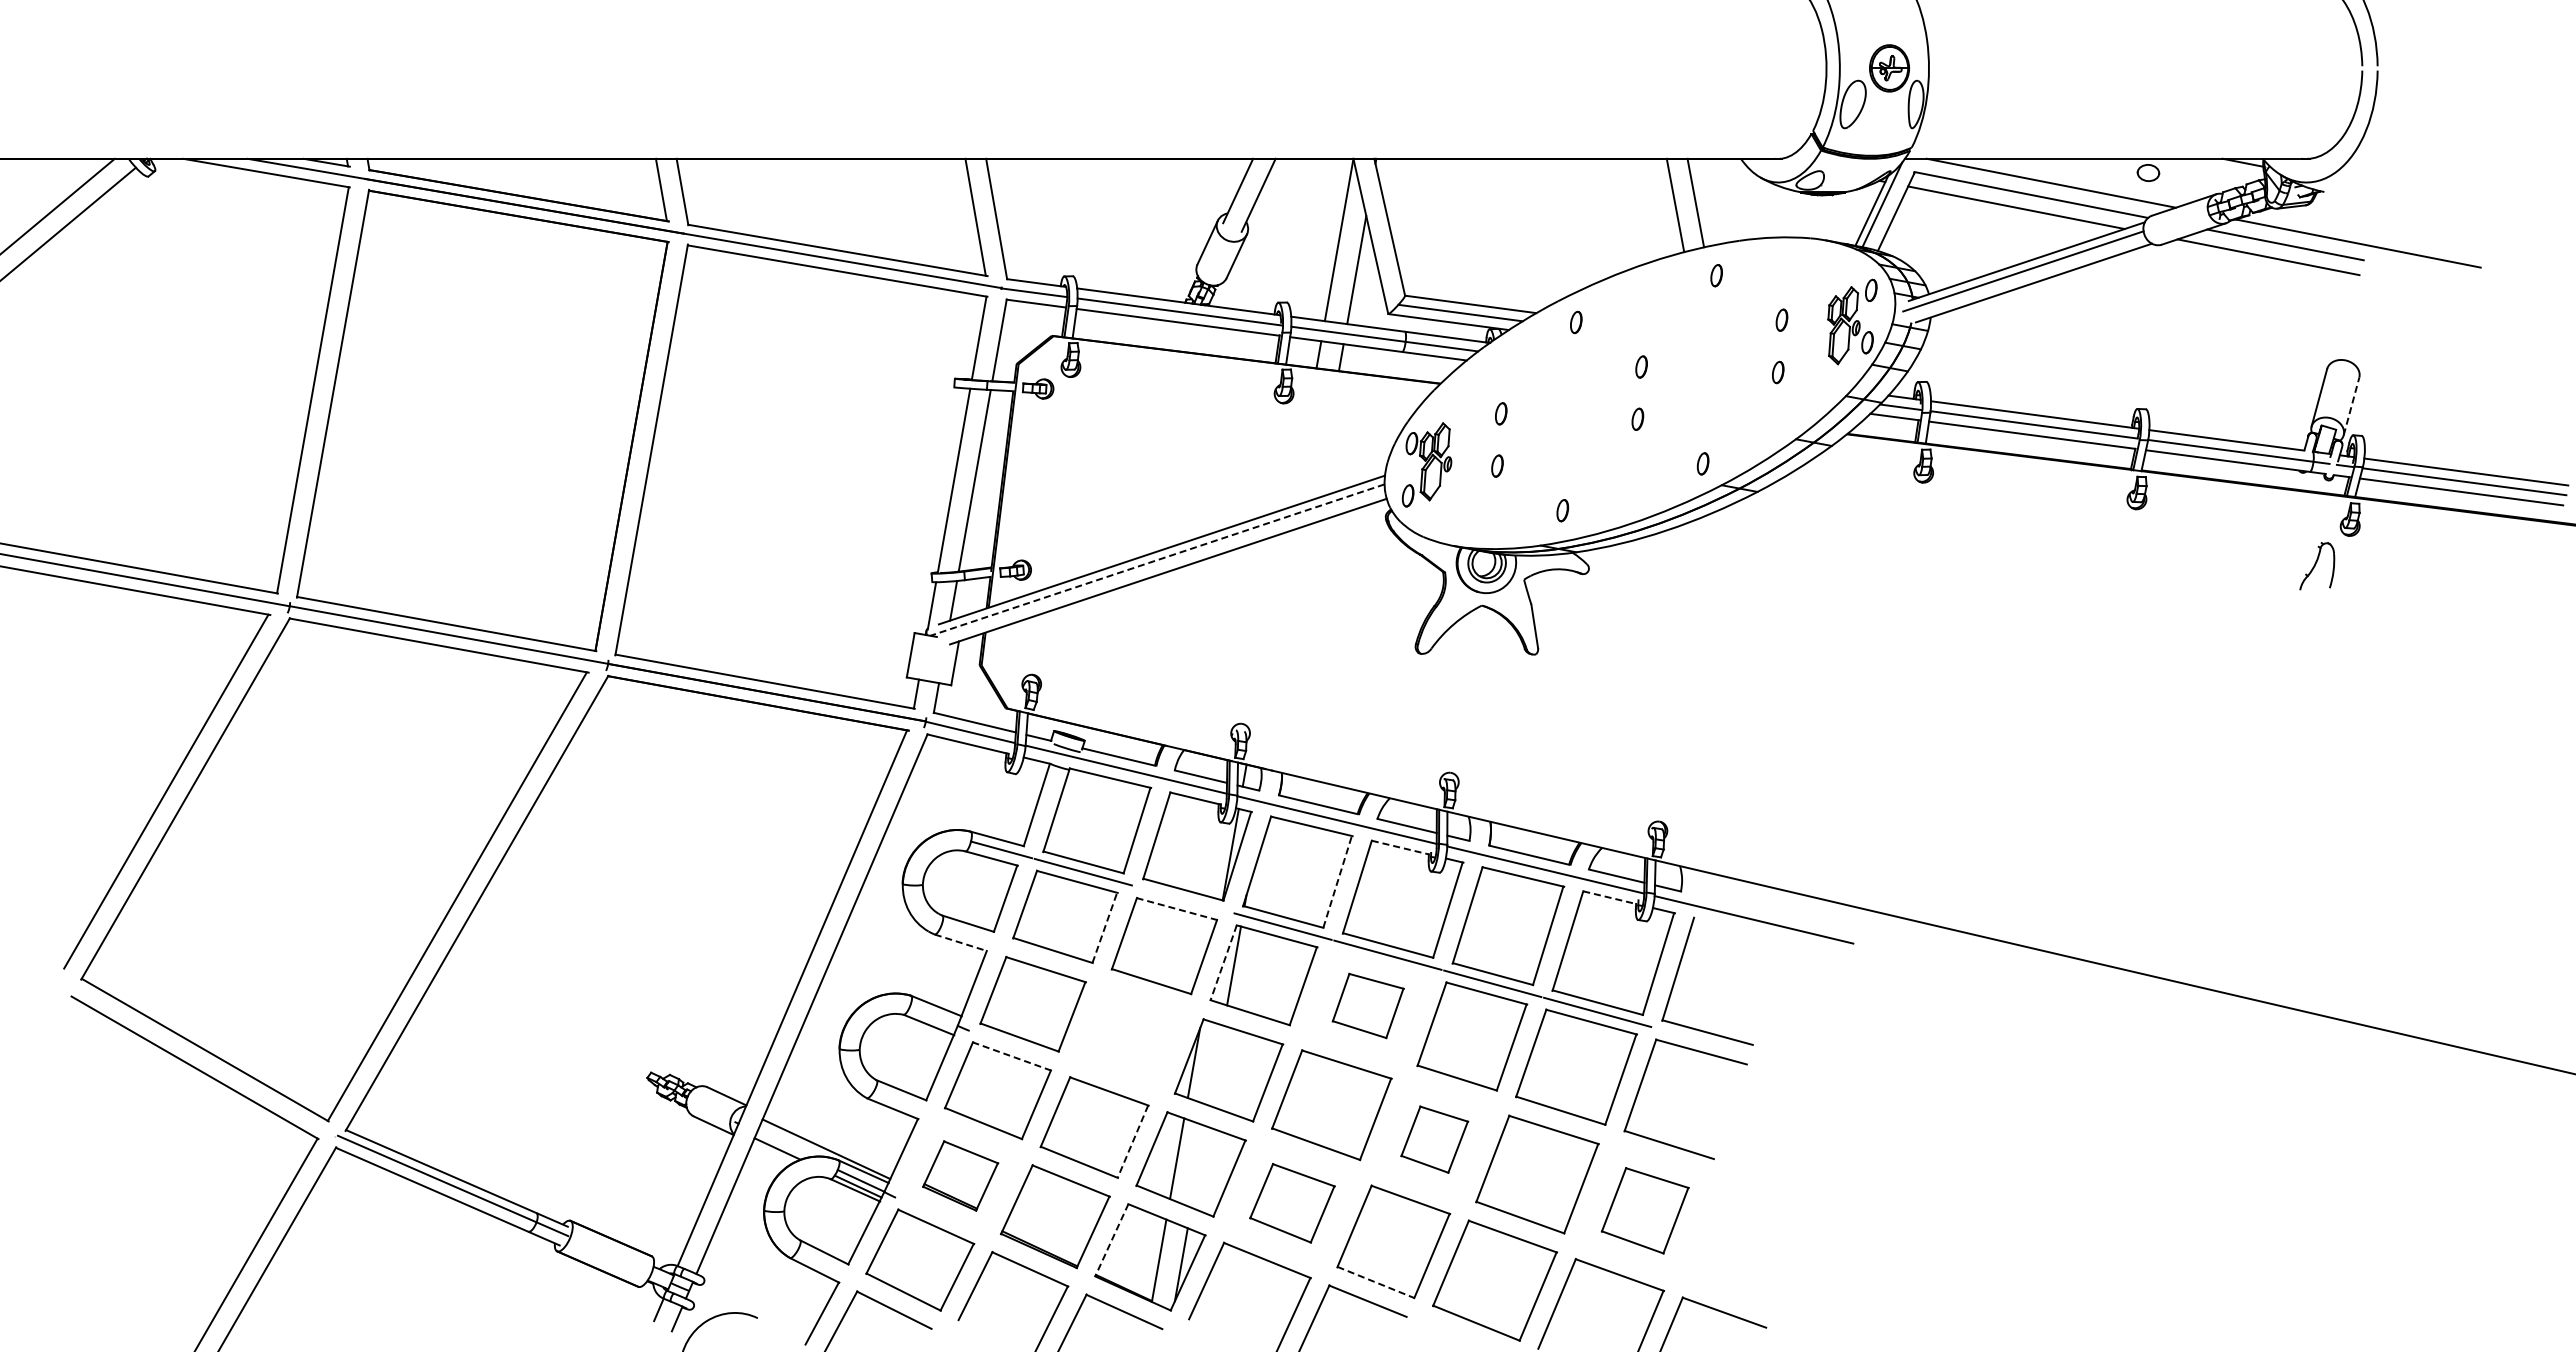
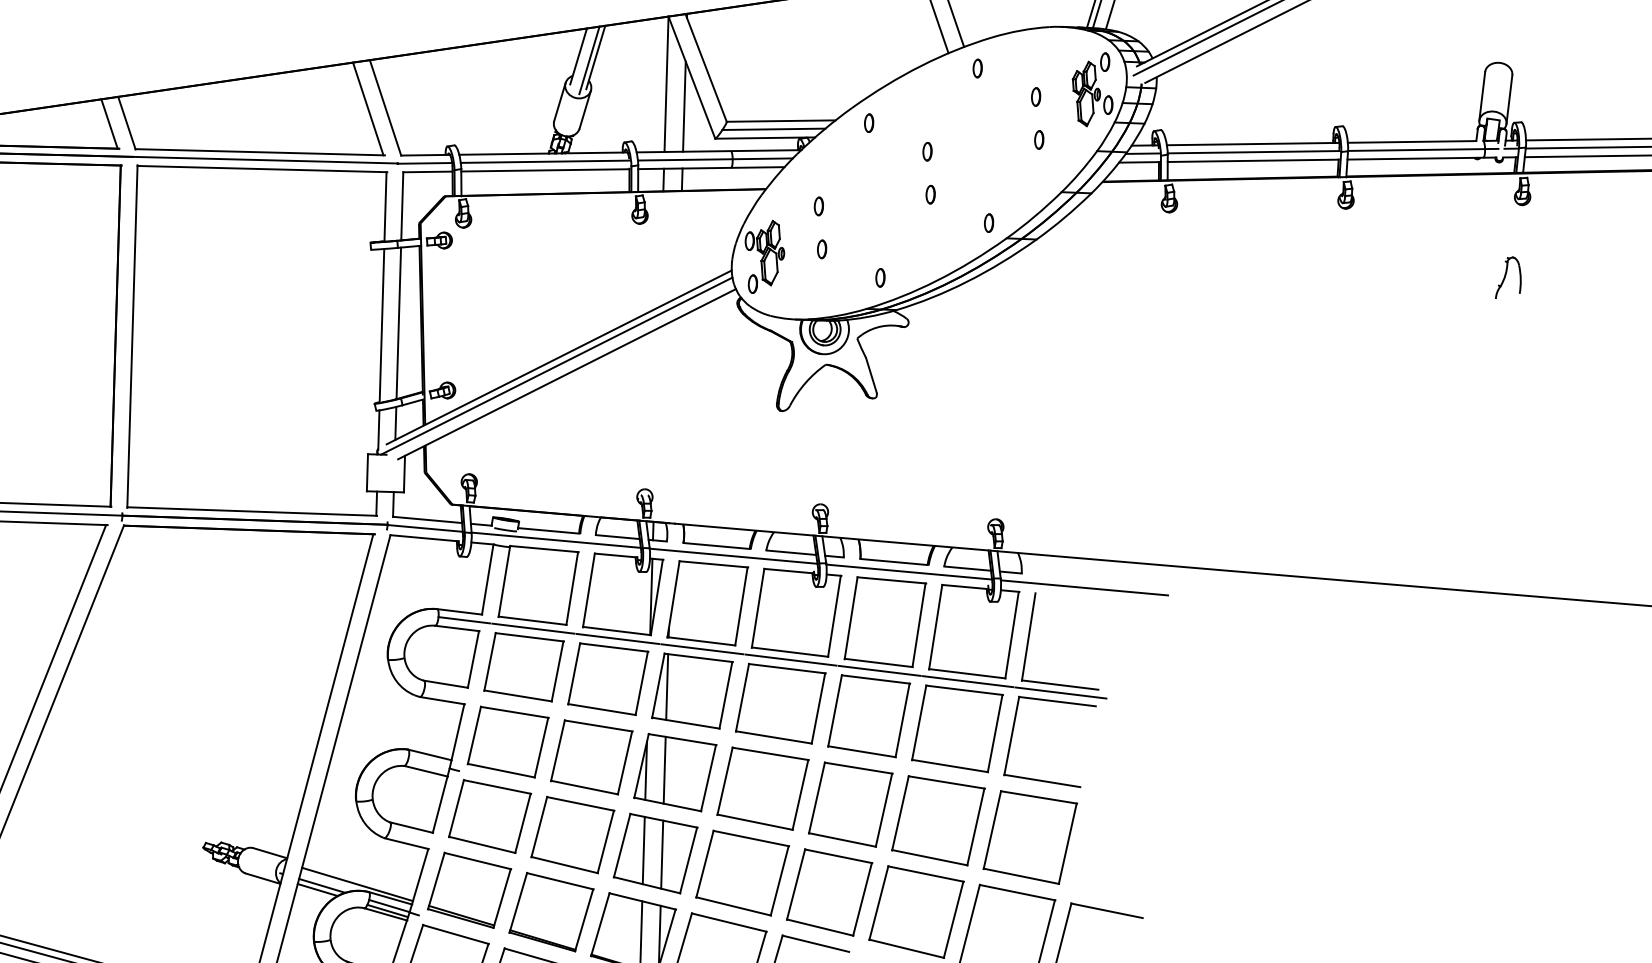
line: (1250, 197) -> (589, 60), added
line: (2351, 406) -> (1509, 99), dashed -> solid
line: (1157, 560) -> (556, 366), dashed -> solid
part: (2317, 566) -> (1507, 277), moved
line: (1400, 847) -> (788, 570), dashed -> solid
line: (1337, 881) -> (741, 606), dashed -> solid
line: (1610, 897) -> (965, 586), dashed -> solid
line: (1182, 899) -> (617, 639), added
line: (1177, 909) -> (614, 647), dashed -> solid
line: (1105, 927) -> (558, 671), dashed -> solid
line: (961, 942) -> (442, 700), dashed -> solid
line: (1223, 963) -> (658, 686), dashed -> solid
part: (1368, 1005) -> (781, 703), size x1.67
part: (1130, 1037) -> (591, 757), added
line: (1706, 1041) -> (1060, 692), added
line: (1012, 1056) -> (497, 786), dashed -> solid
line: (1216, 1065) -> (664, 770), added
part: (1434, 1139) -> (850, 804), size x1.67
line: (1132, 1142) -> (605, 842), dashed -> solid
line: (783, 1144) -> (322, 885), added
line: (1198, 1166) -> (662, 854), added
part: (960, 1175) -> (469, 889), size x1.43
part: (1292, 1203) -> (742, 873), size x1.43
part: (1645, 1210) -> (1030, 837), size x1.43
line: (1111, 1240) -> (600, 924), dashed -> solid
line: (1376, 1282) -> (820, 927), dashed -> solid

